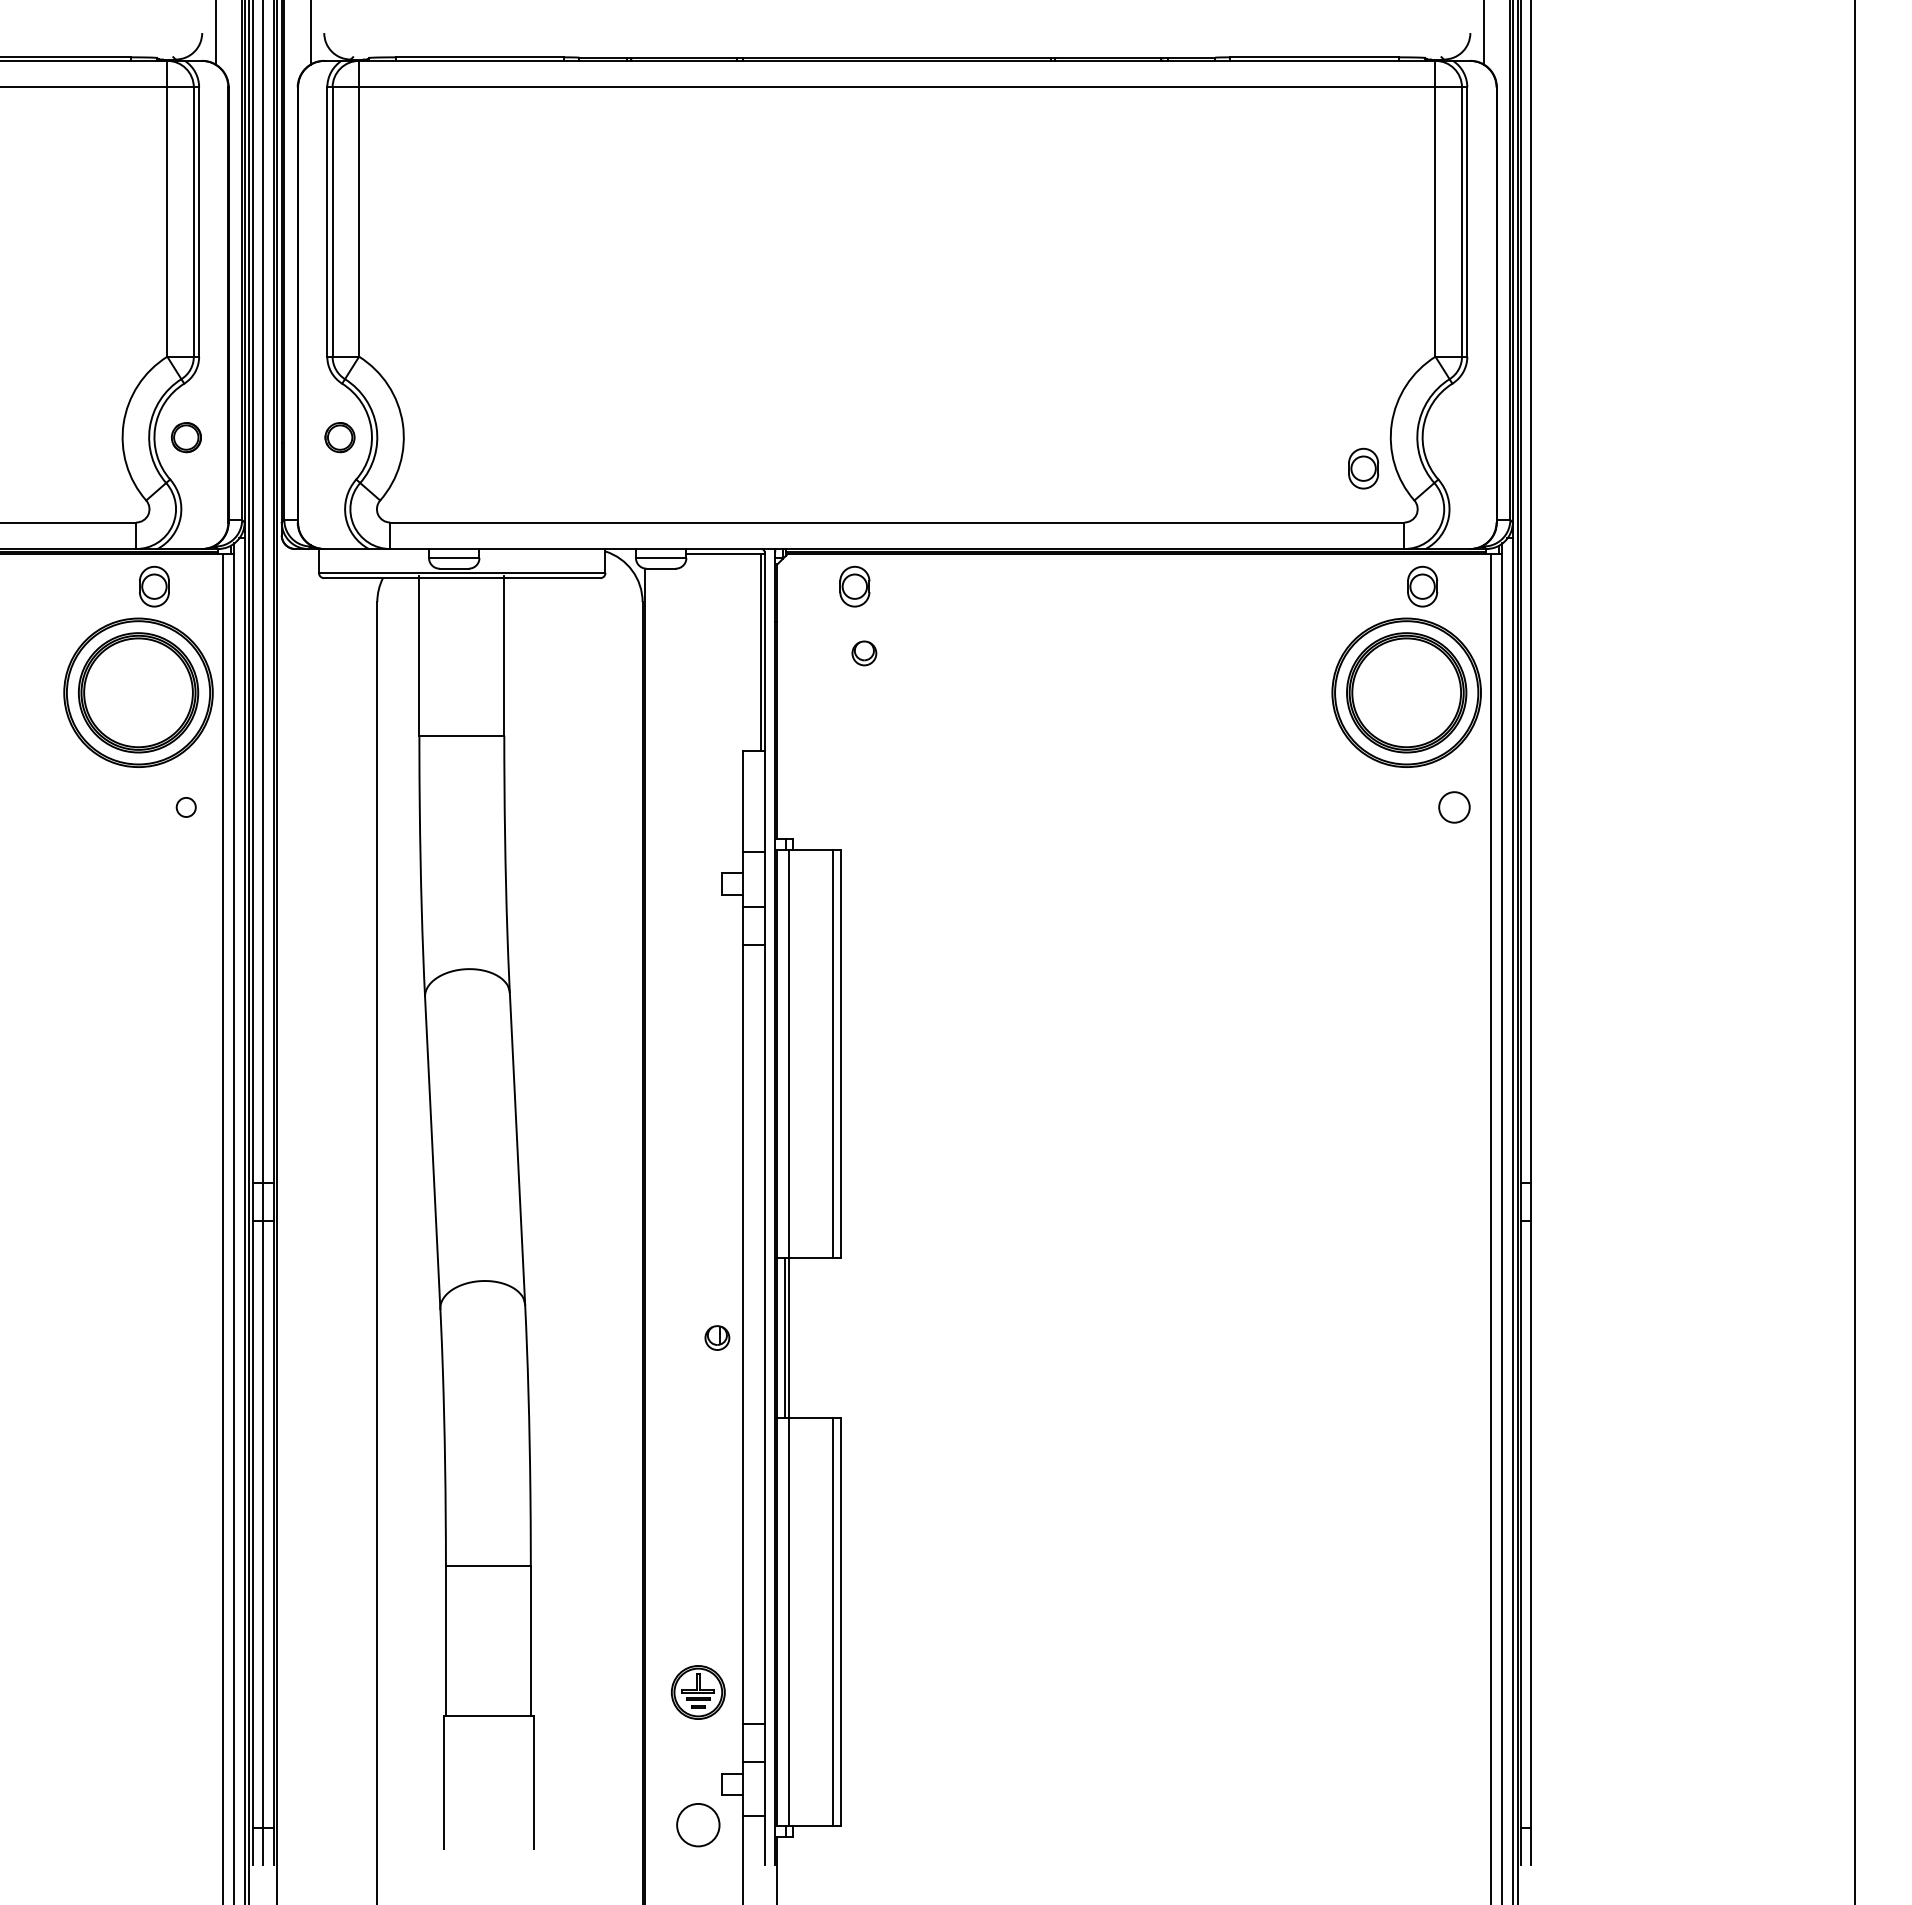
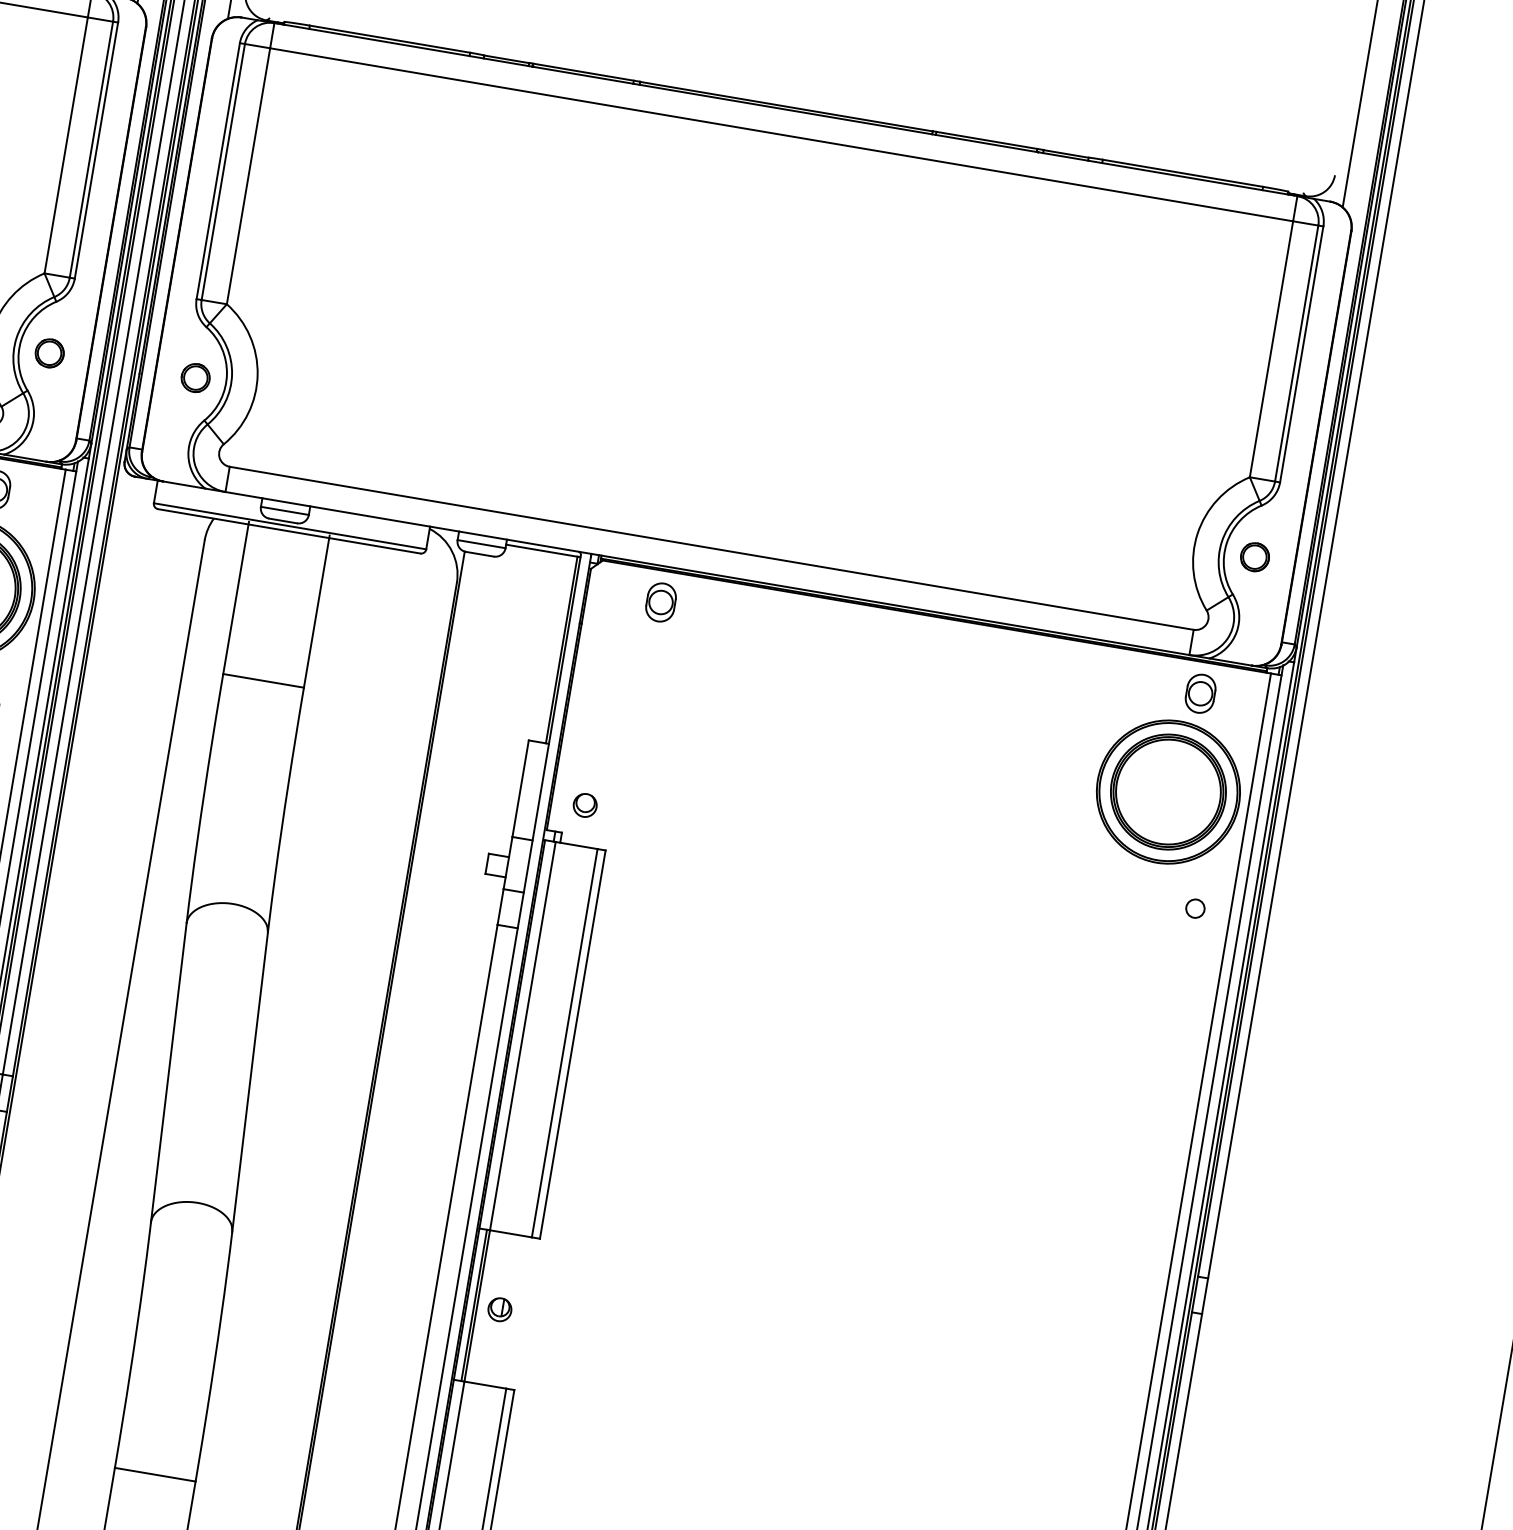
part: (1454, 437) -> (1254, 557), added
part: (1363, 468) -> (1163, 571), removed
part: (864, 653) -> (585, 805), moved
circle: (1454, 807) -> (1195, 908), size x0.62
part: (717, 1337) -> (500, 1309), moved

